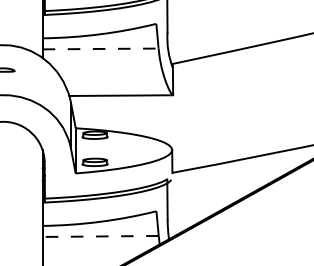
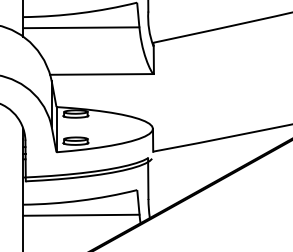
line: (100, 48) -> (81, 27), dashed -> solid
line: (100, 236) -> (81, 215), dashed -> solid

